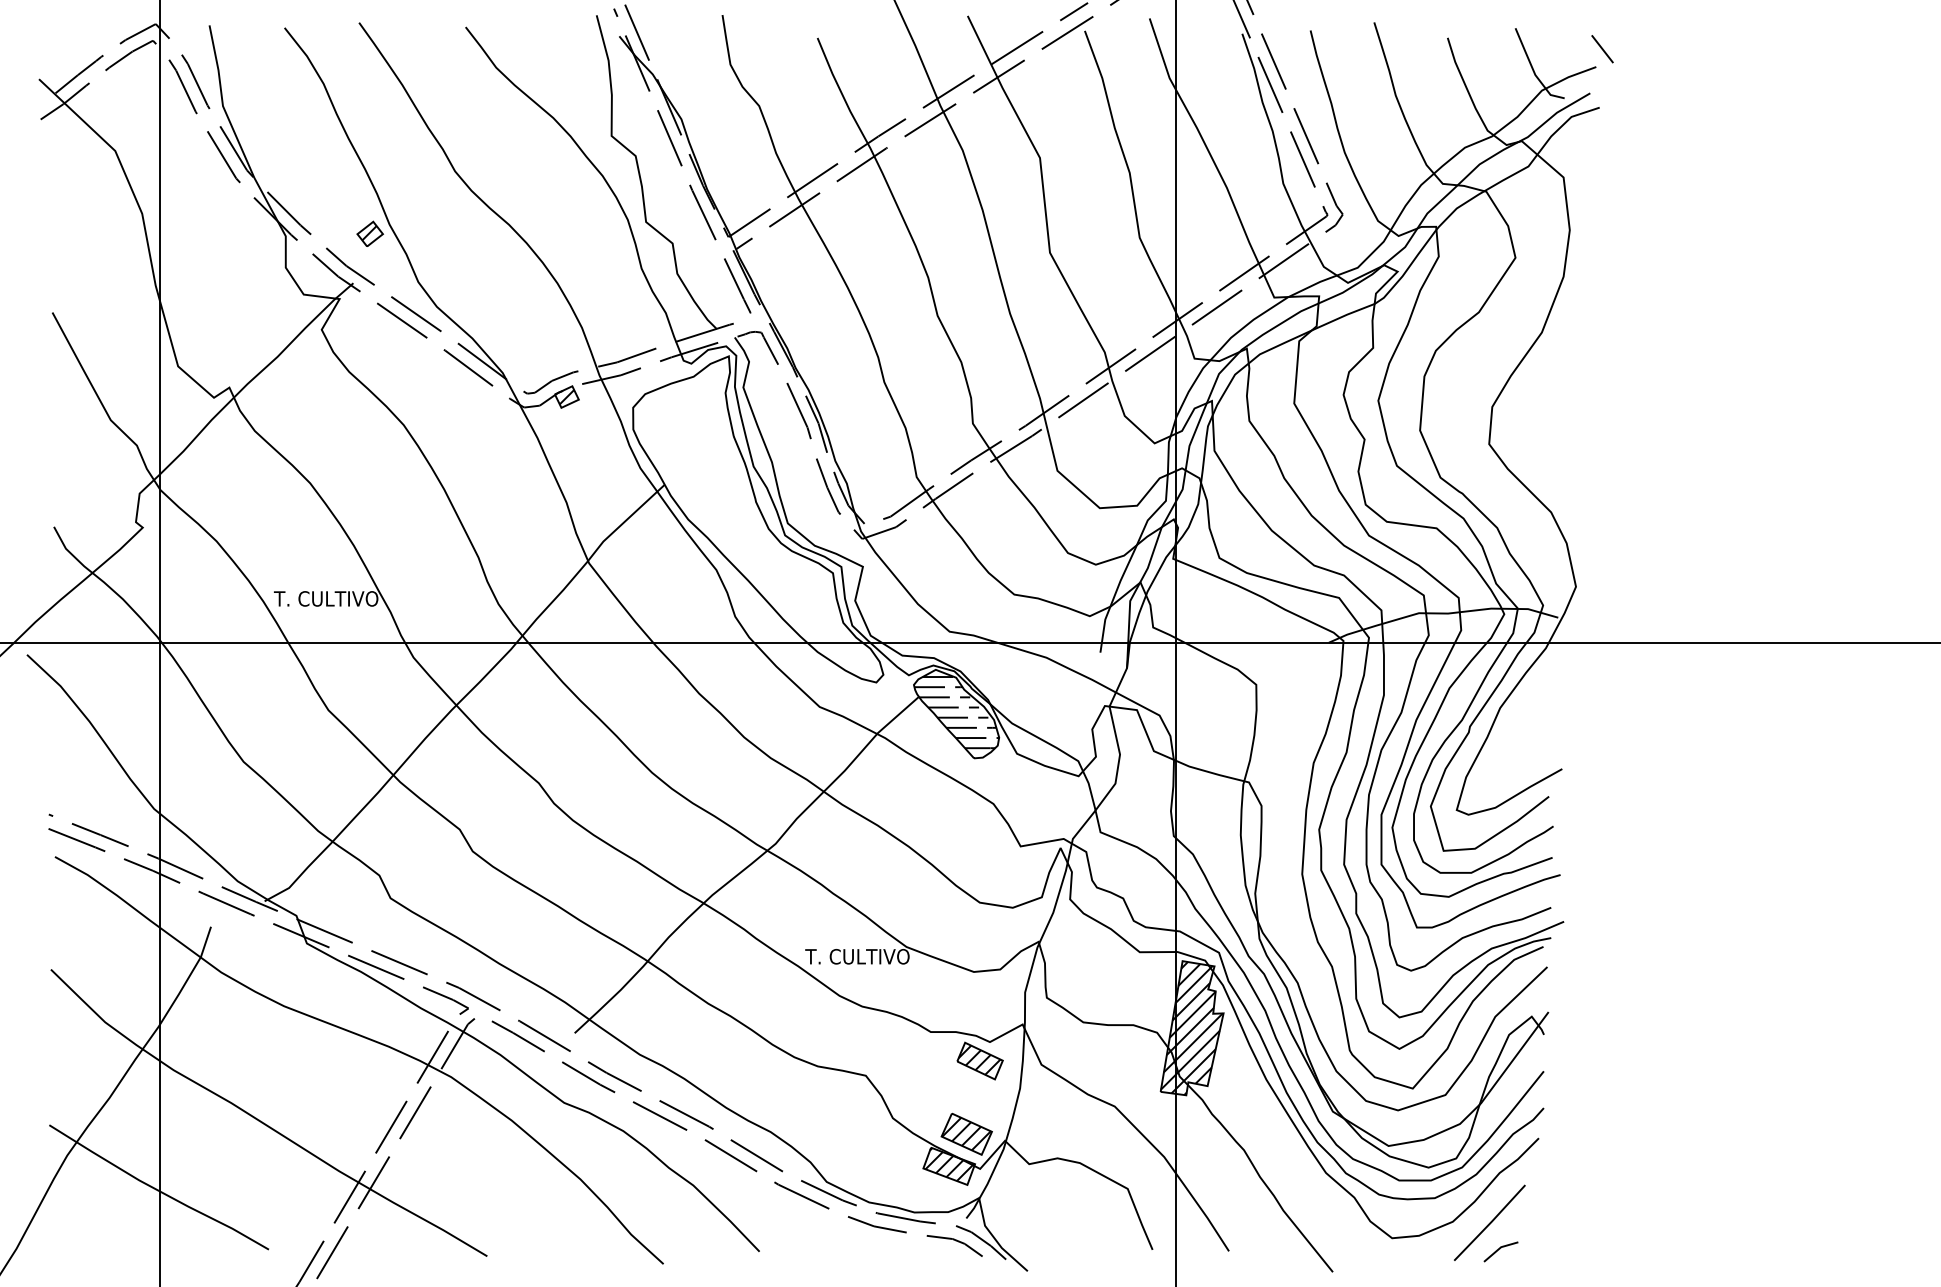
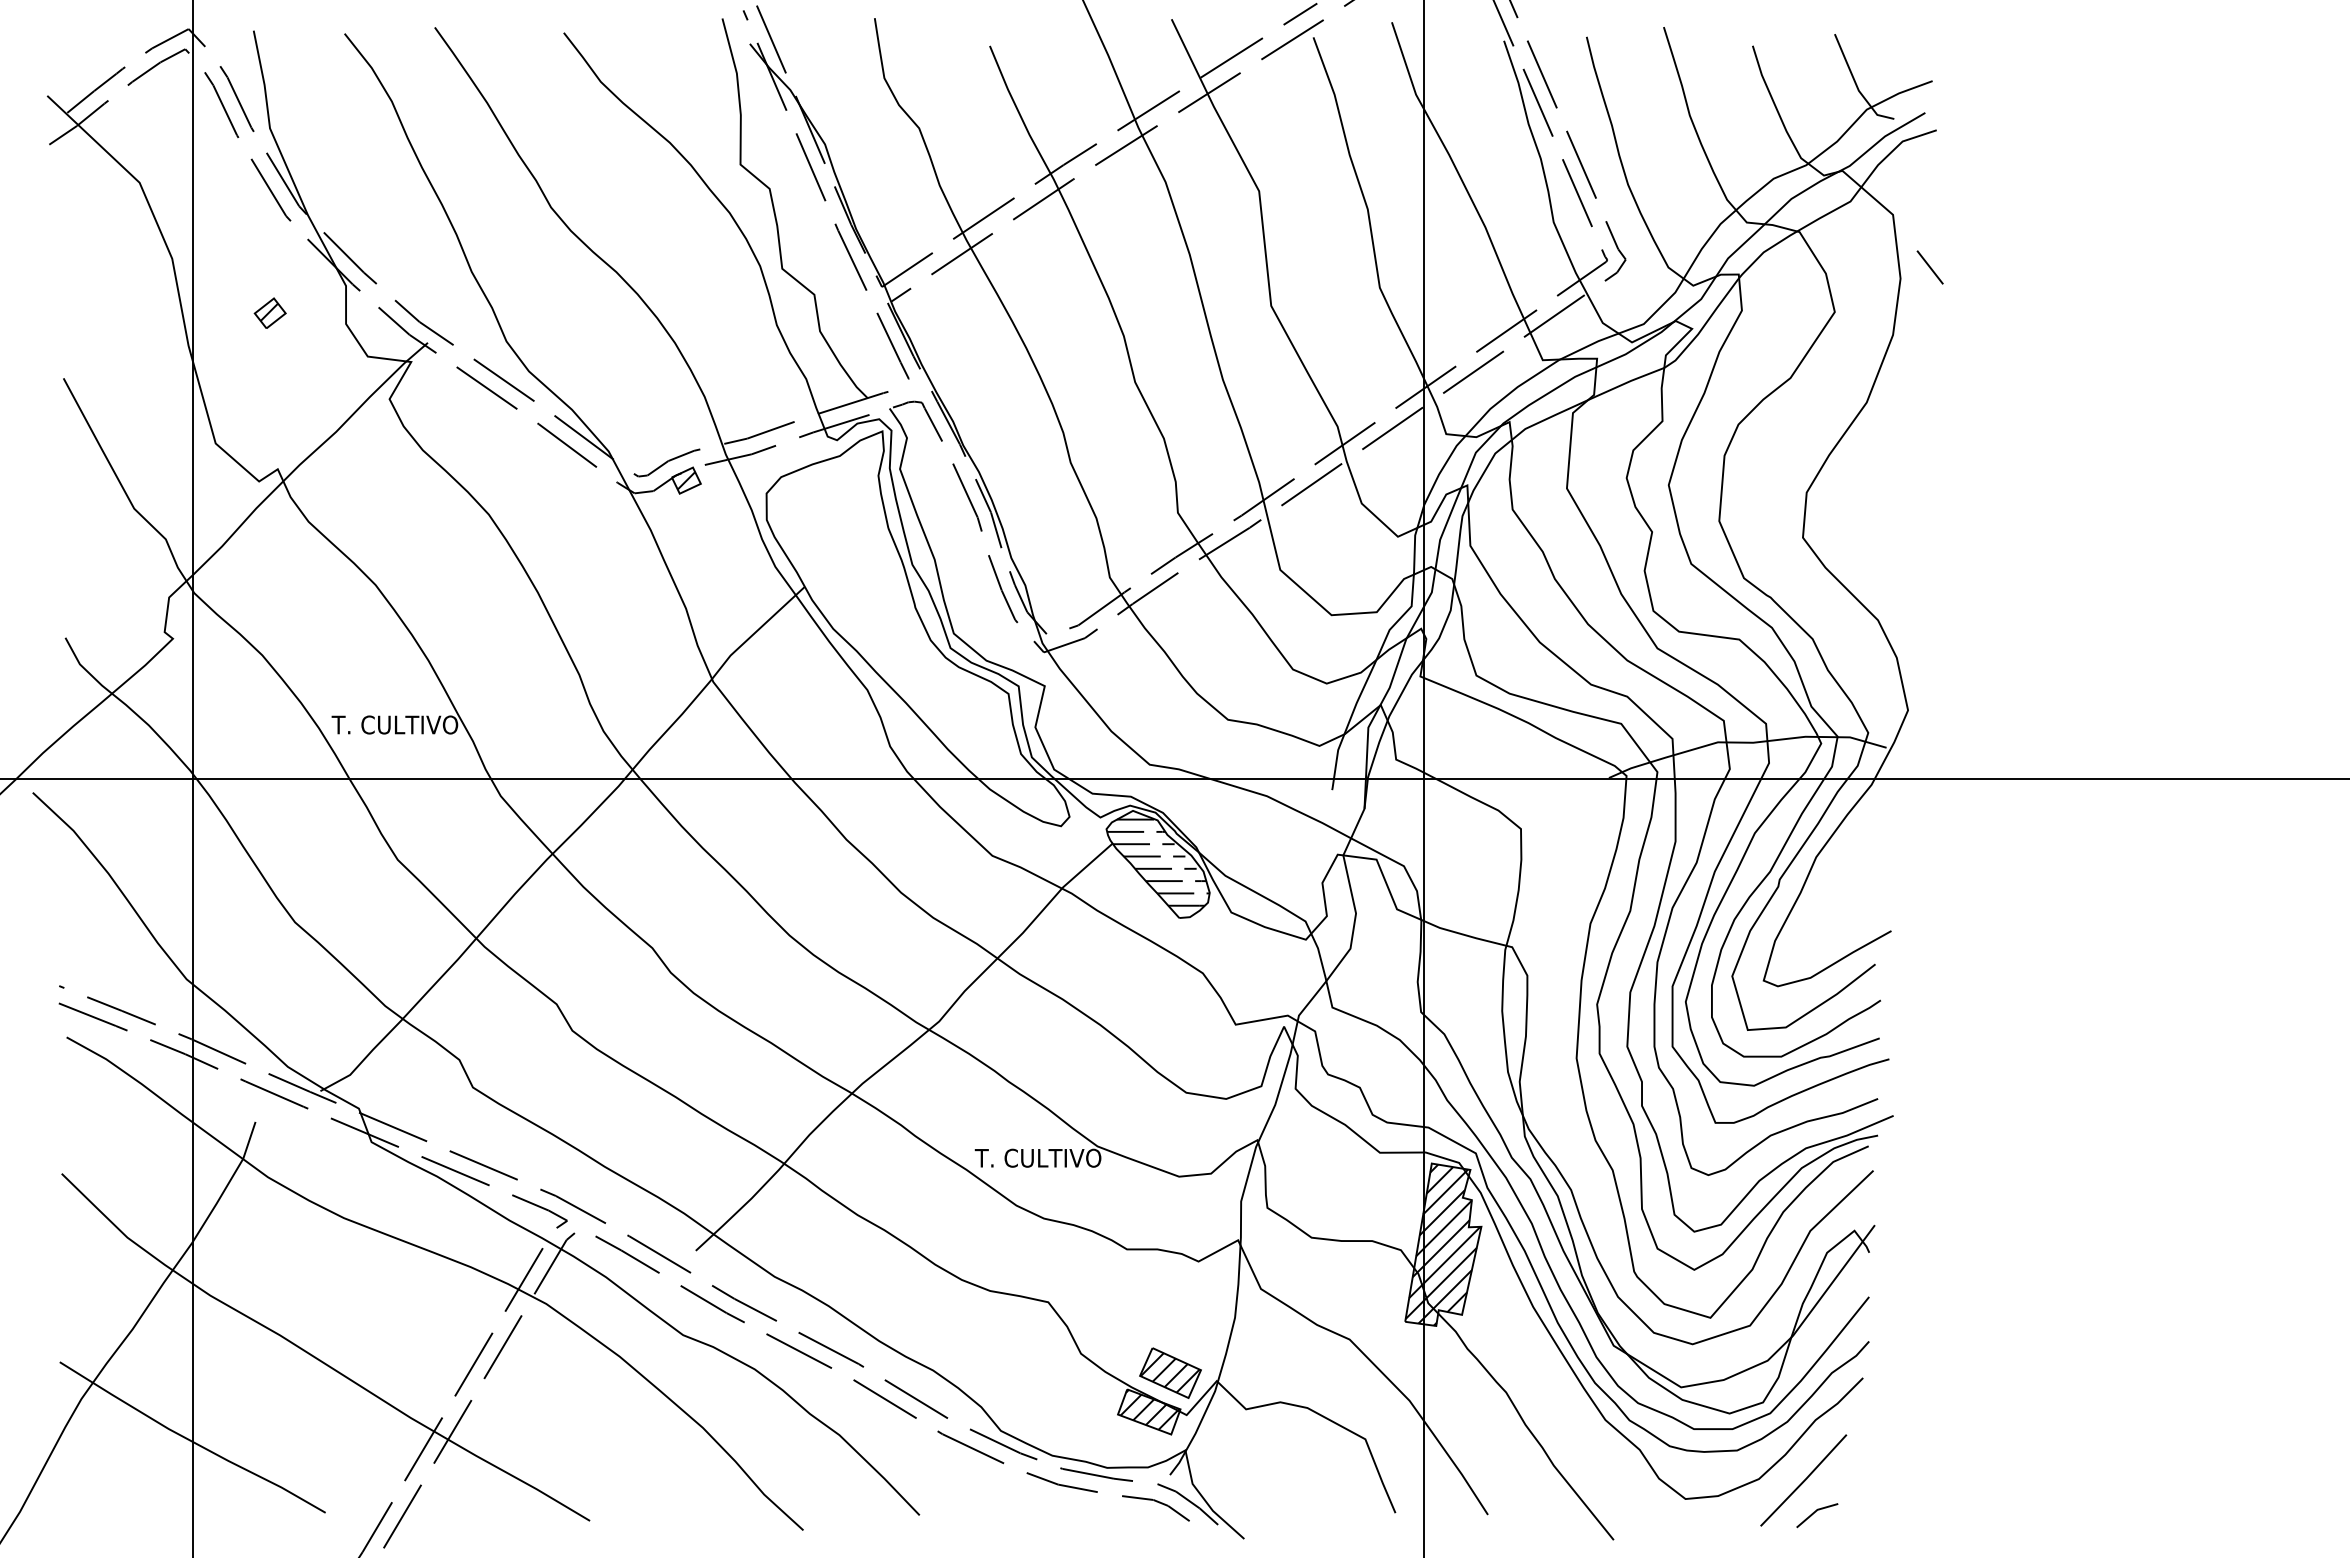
line: (1601, 49) -> (1929, 267), moved
part: (369, 233) -> (269, 312), moved
part: (979, 1061) -> (1186, 1284), removed

